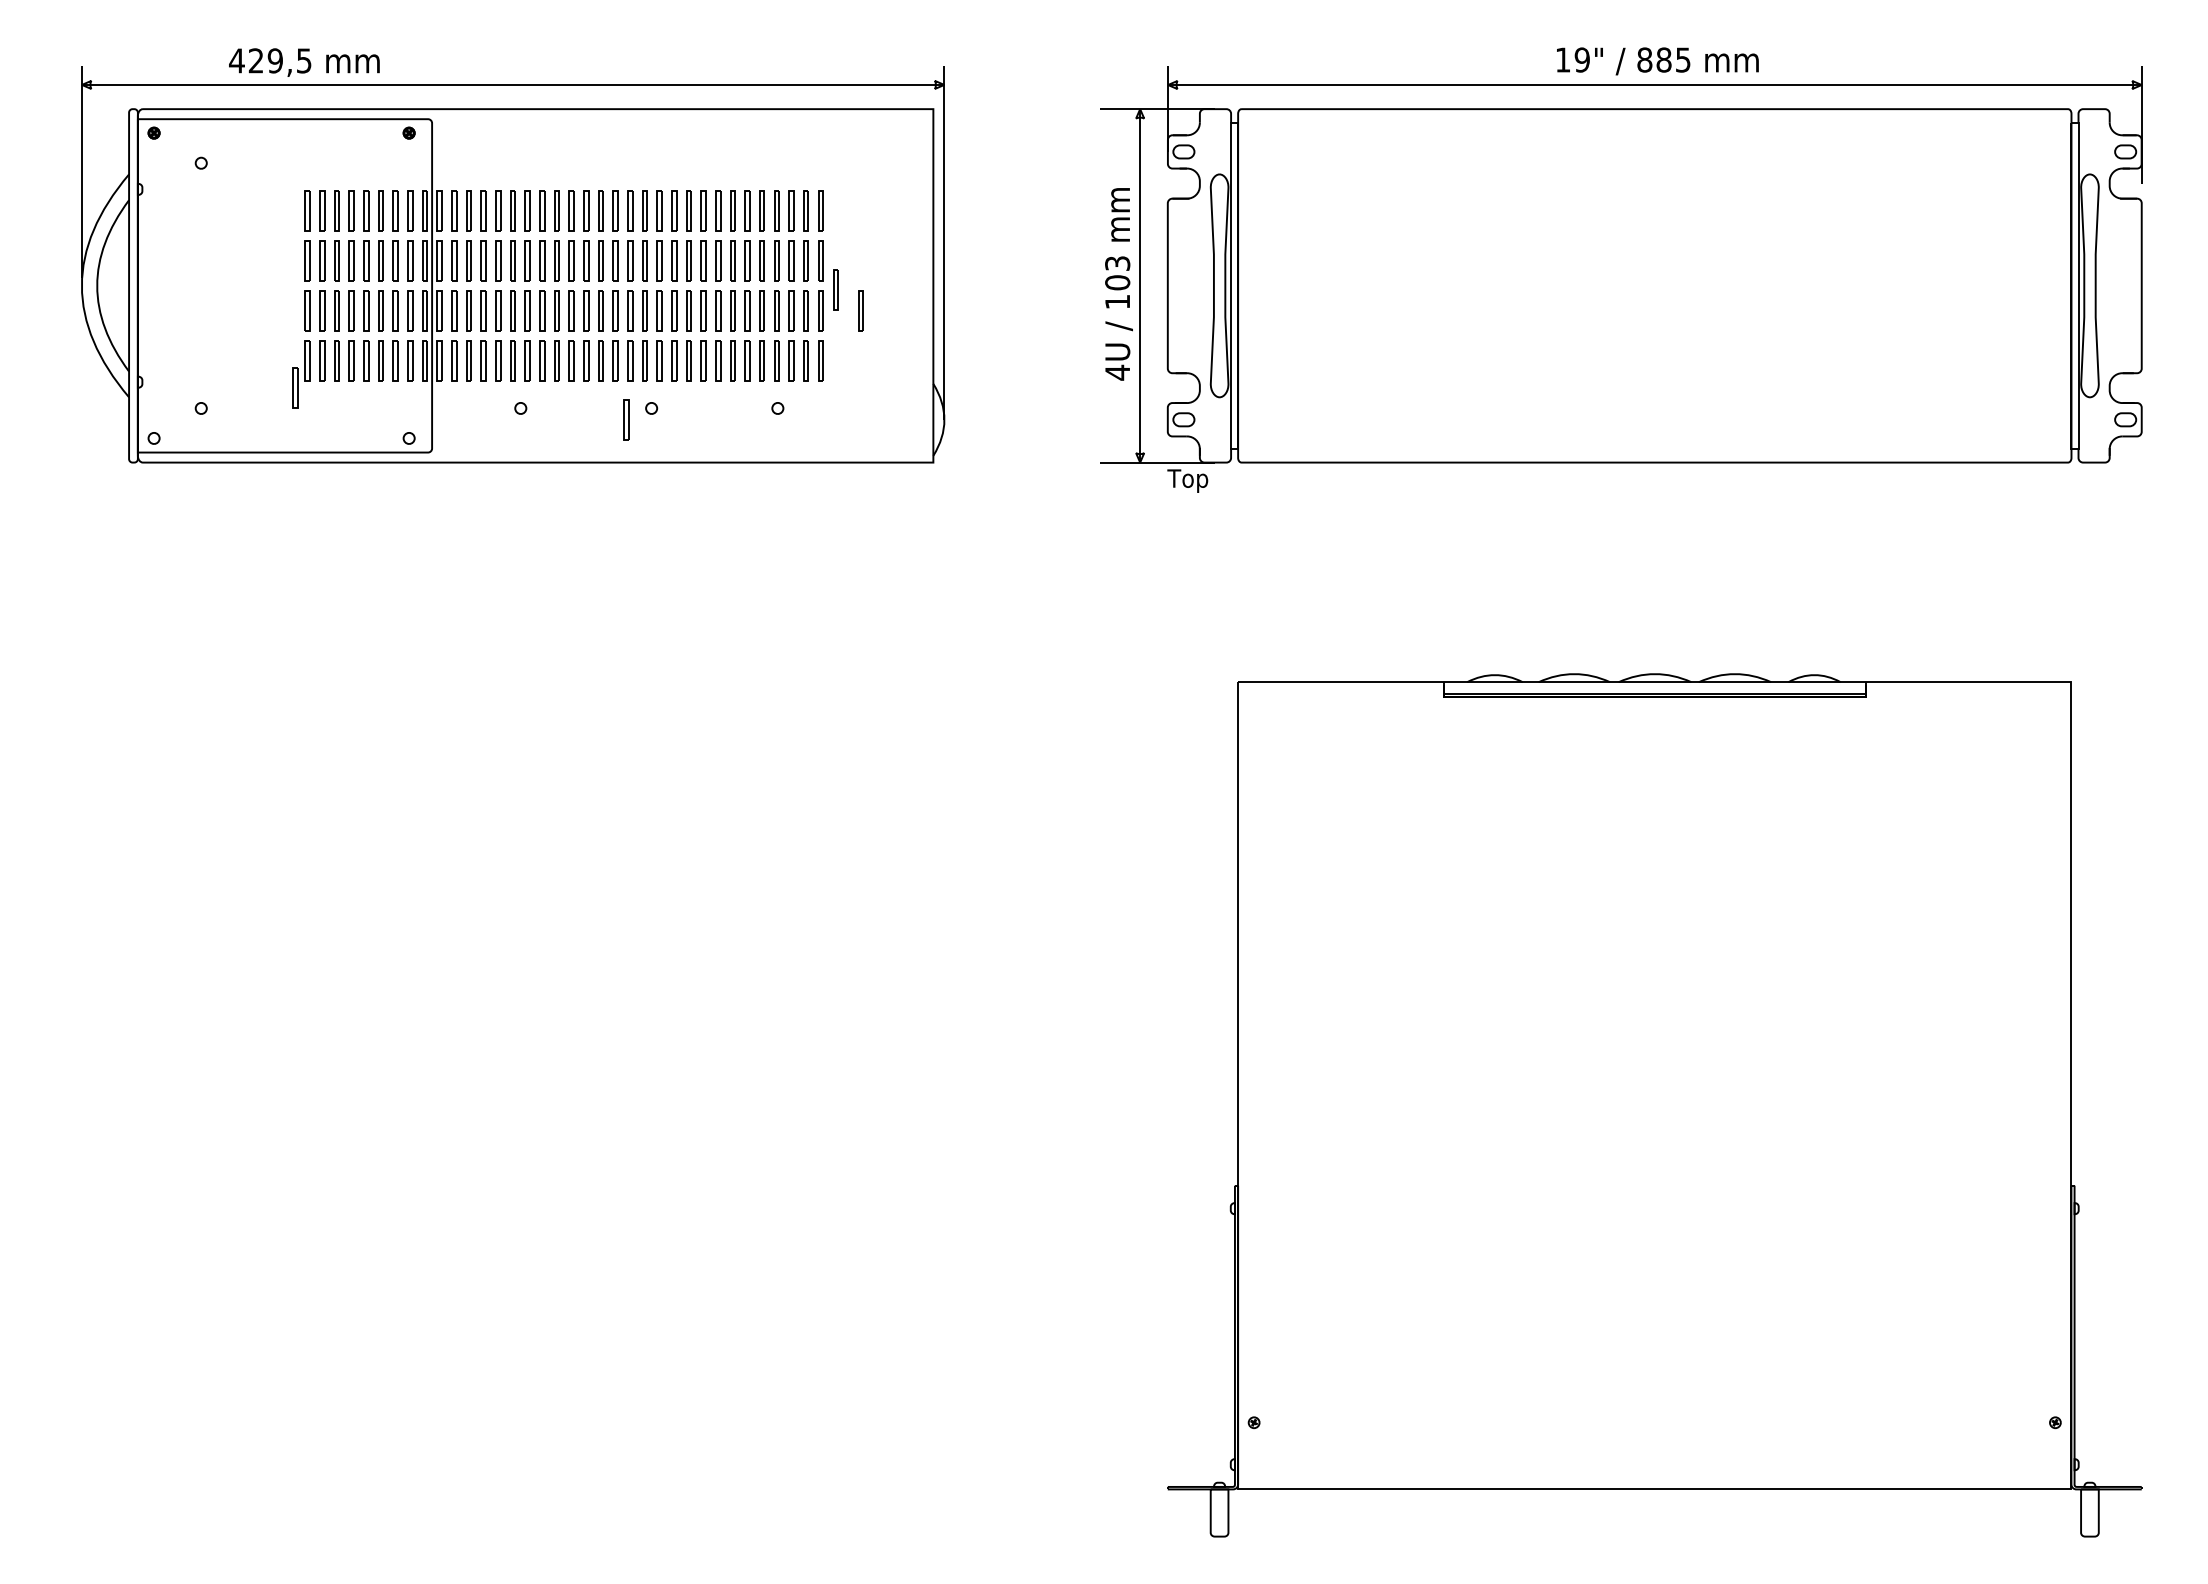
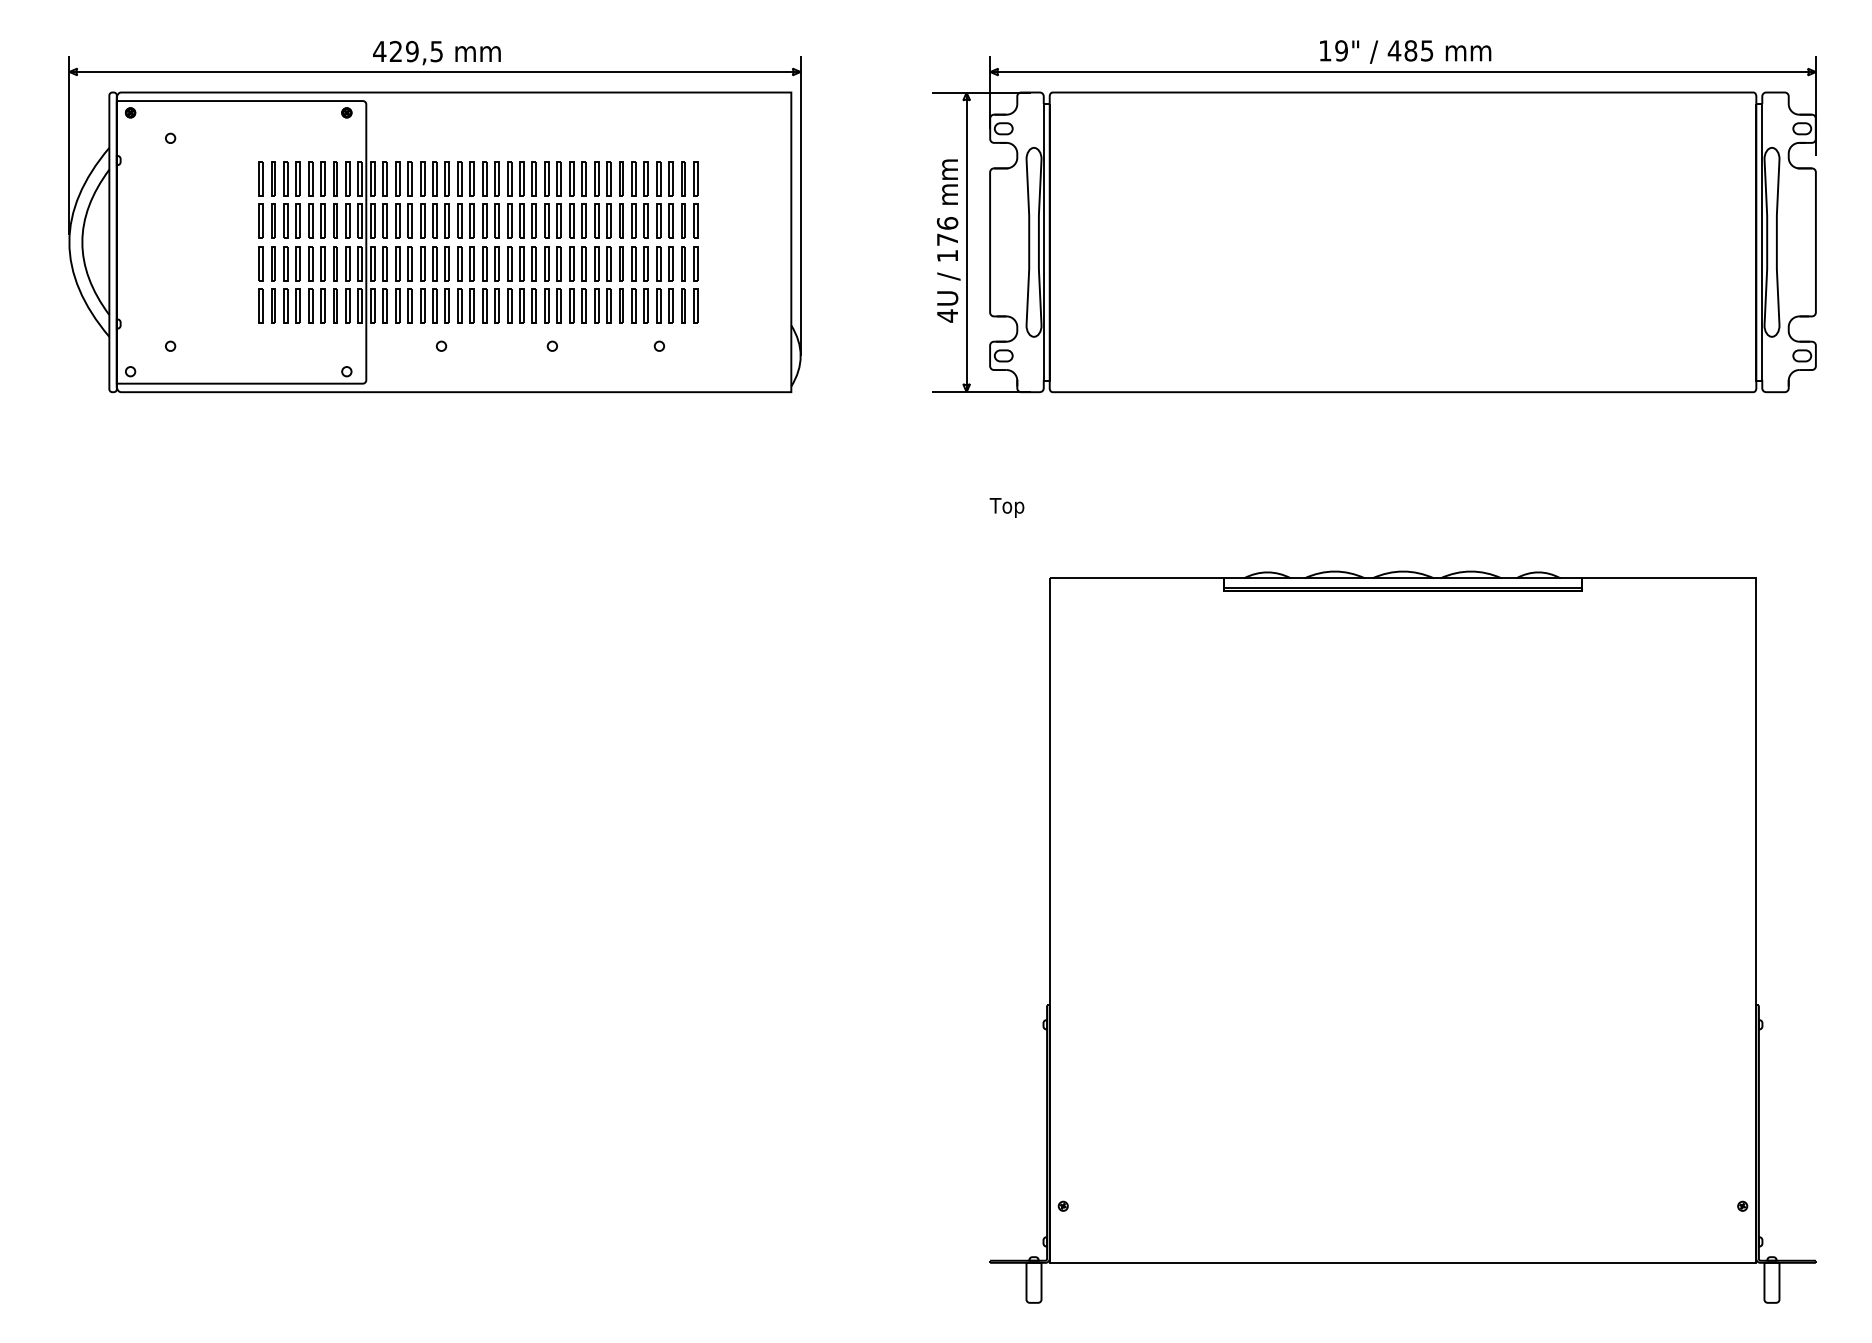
text: (1644, 59) -> (1394, 50), 885 -> 485
text: (304, 62) -> (437, 52), moved
text: (1117, 272) -> (947, 231), 103 -> 176
part: (835, 289) -> (708, 245), removed
part: (860, 310) -> (729, 263), removed
part: (295, 387) -> (250, 328), removed
part: (626, 419) -> (531, 355), removed
text: (1187, 480) -> (1006, 507), moved

